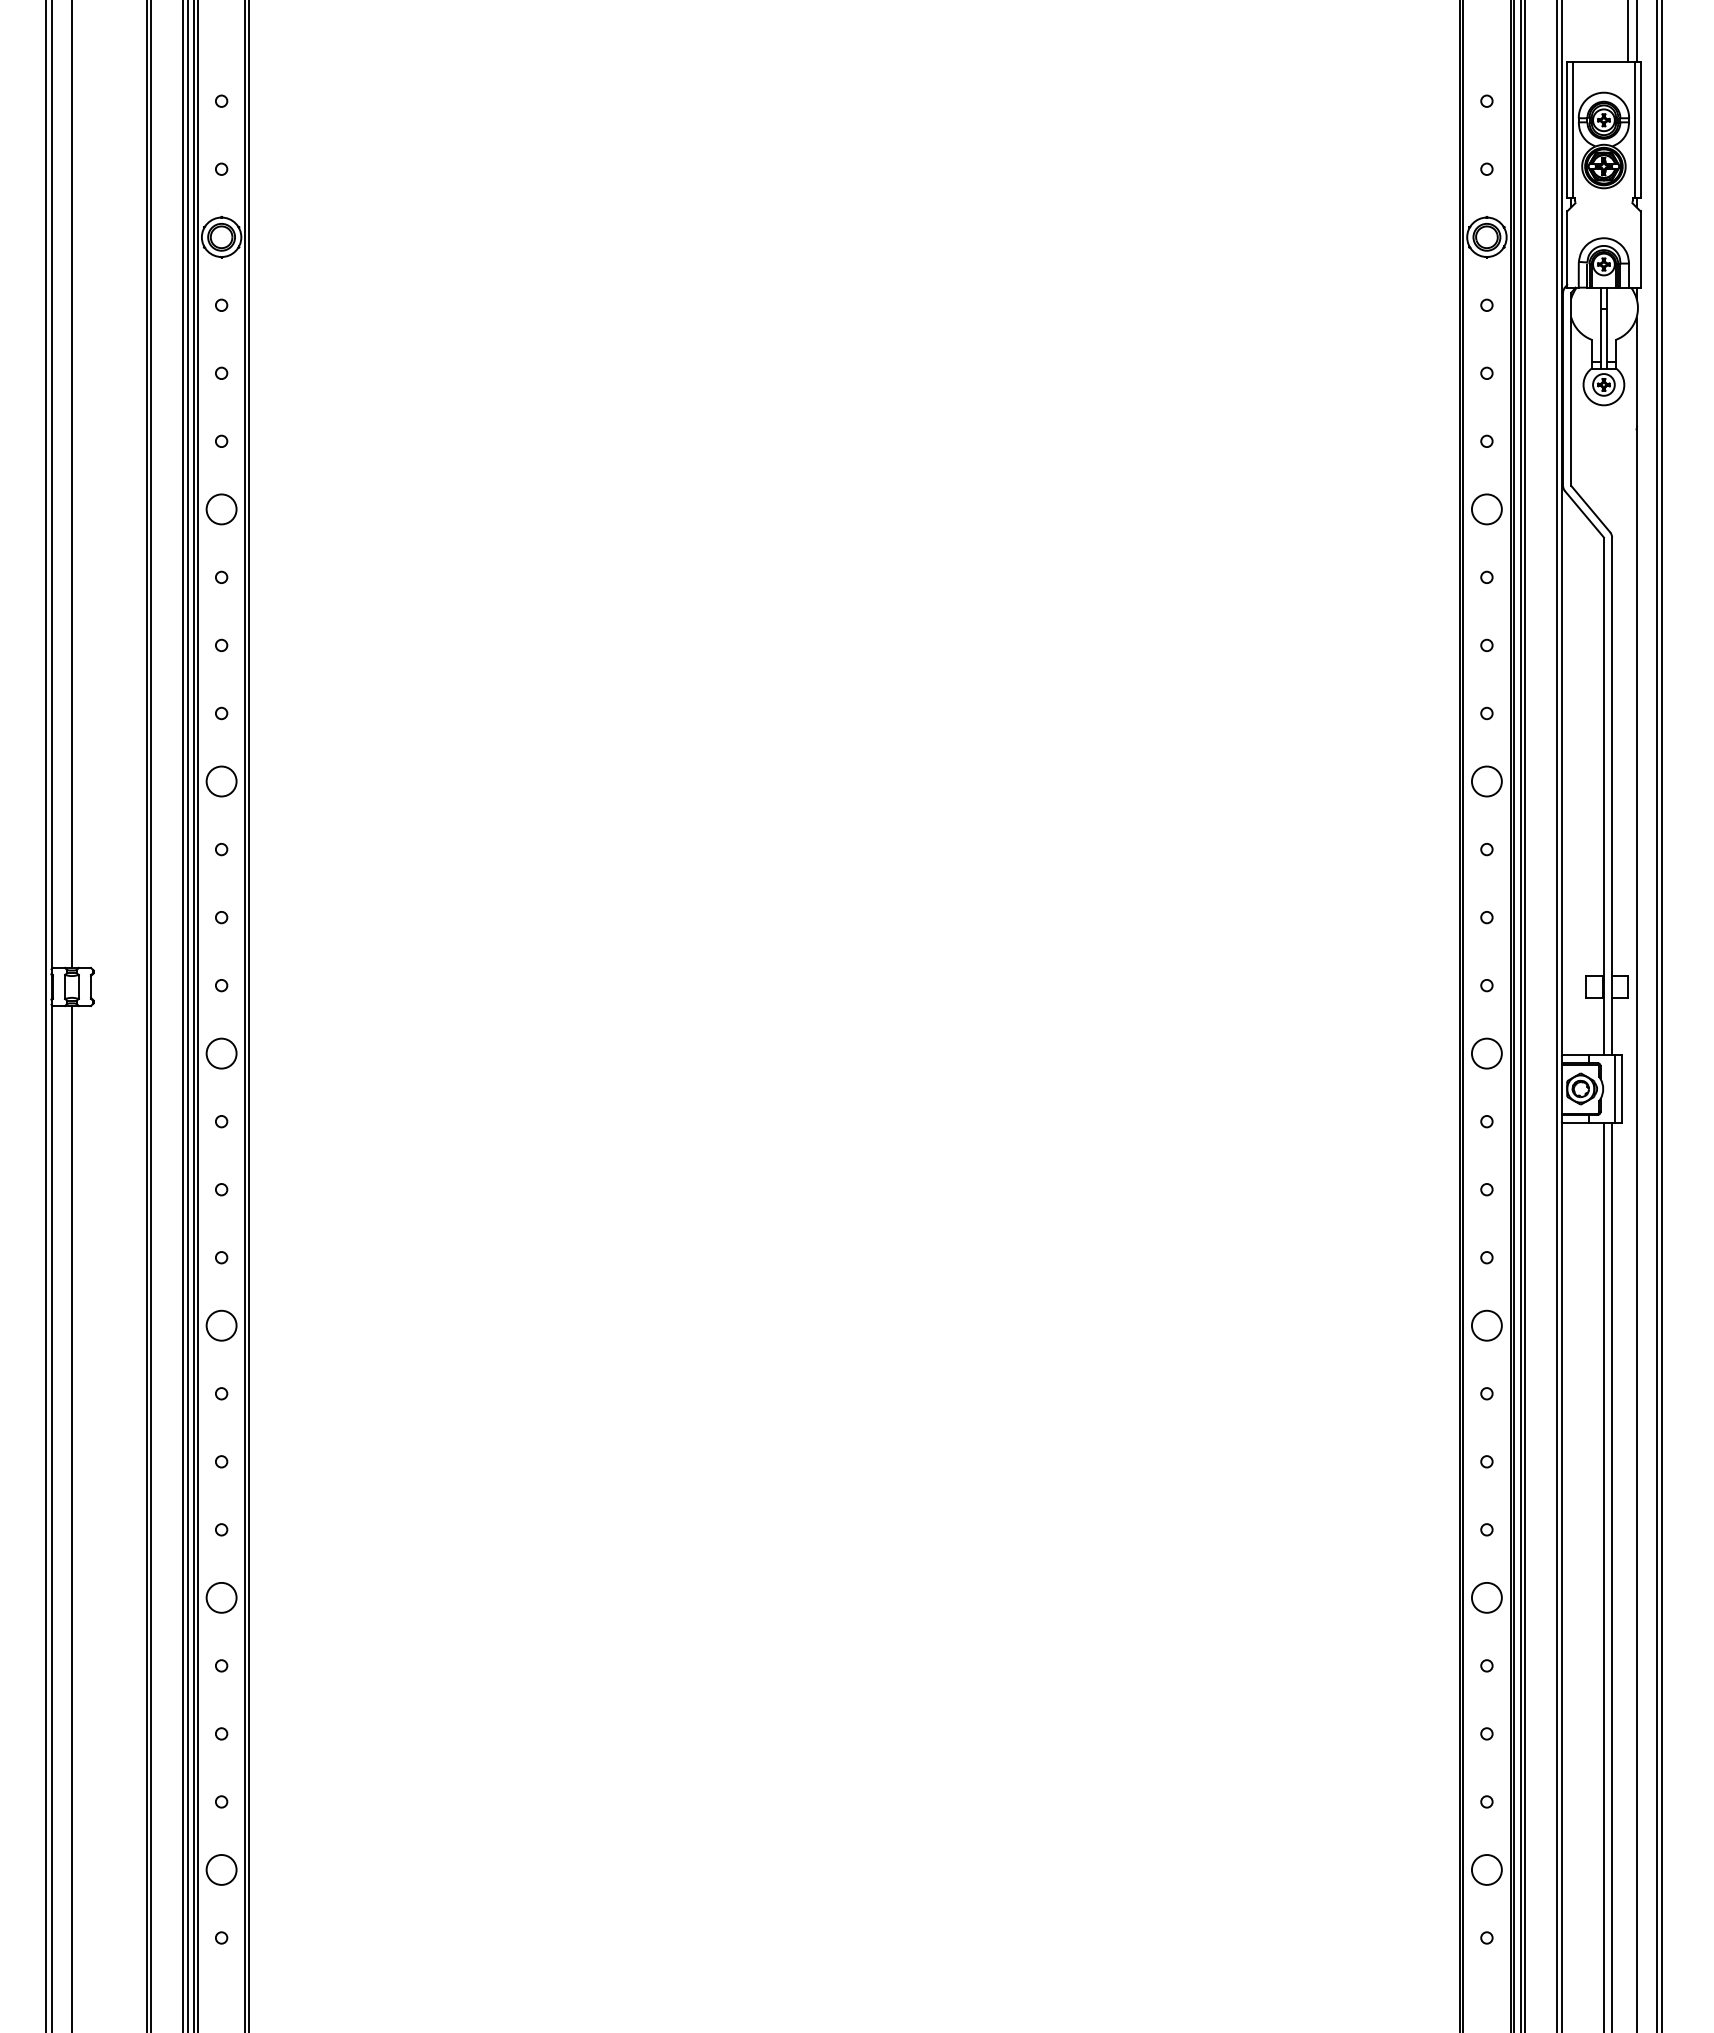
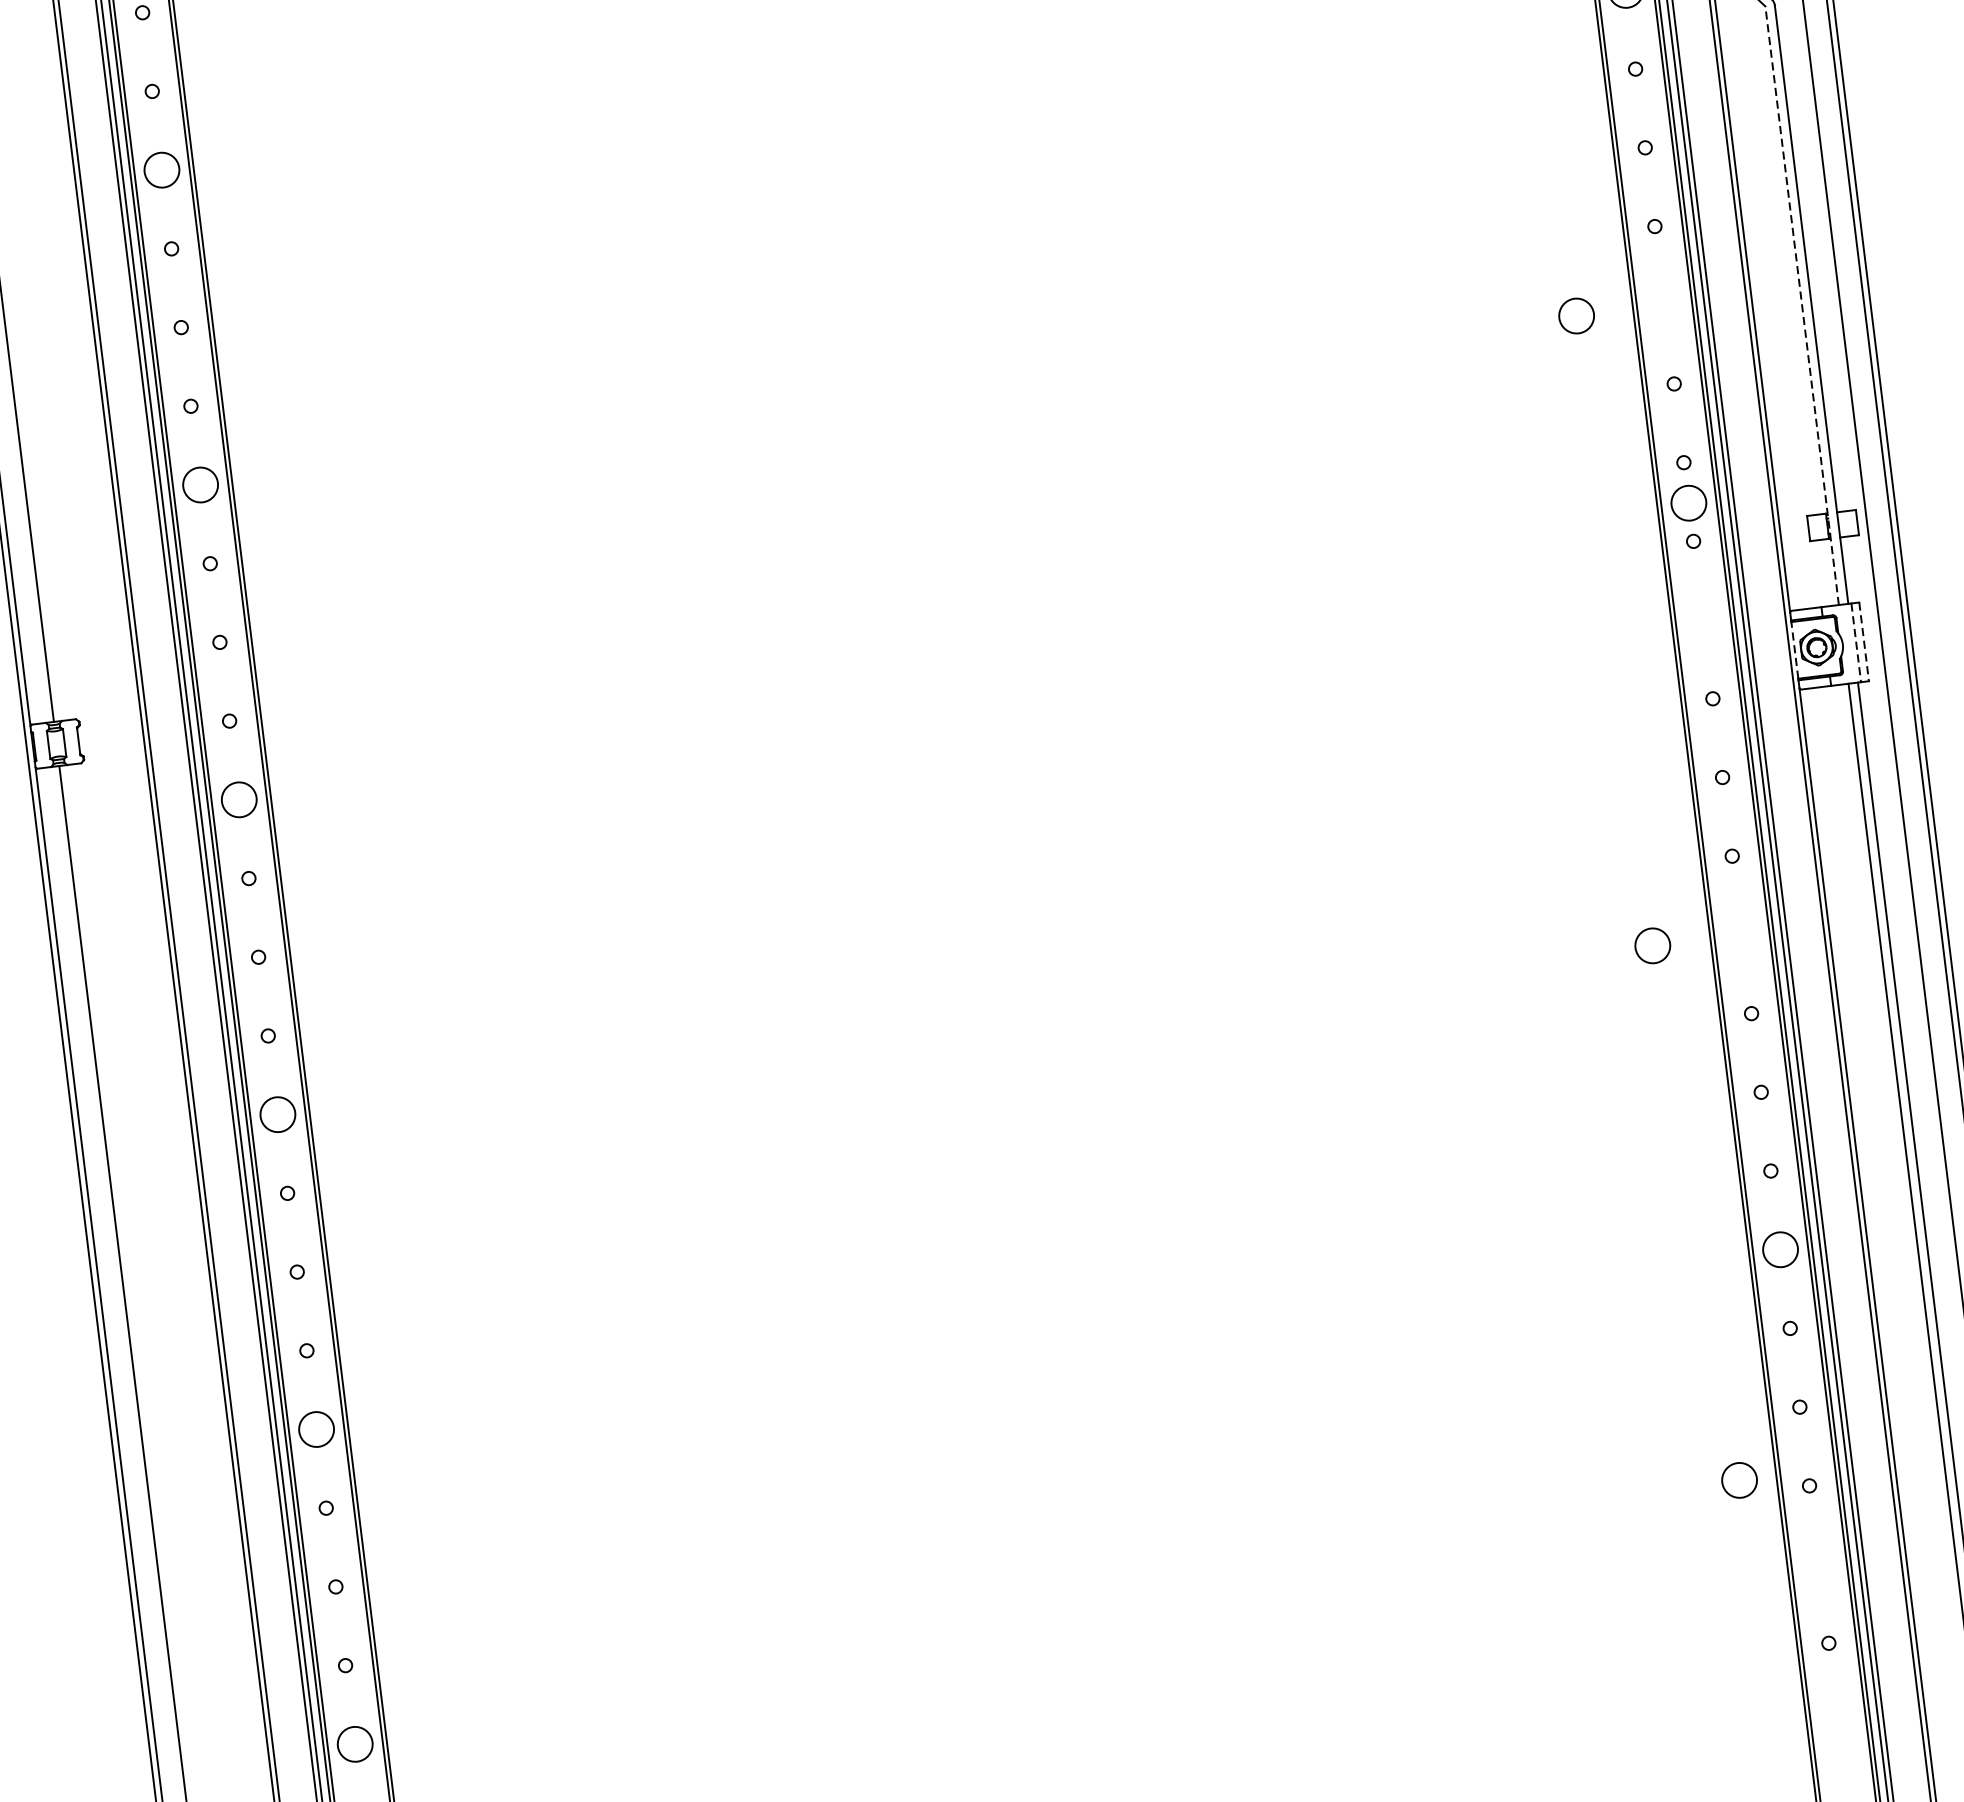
circle: (1486, 781) -> (1576, 316), moved
line: (1603, 796) -> (1801, 306), solid -> dashed
circle: (1486, 1053) -> (1688, 503), moved
line: (1561, 1088) -> (1794, 649), solid -> dashed
line: (1614, 1089) -> (1855, 643), solid -> dashed
line: (1621, 1089) -> (1864, 642), solid -> dashed
circle: (1486, 1325) -> (1652, 945), moved
circle: (1486, 1869) -> (1739, 1479), moved

